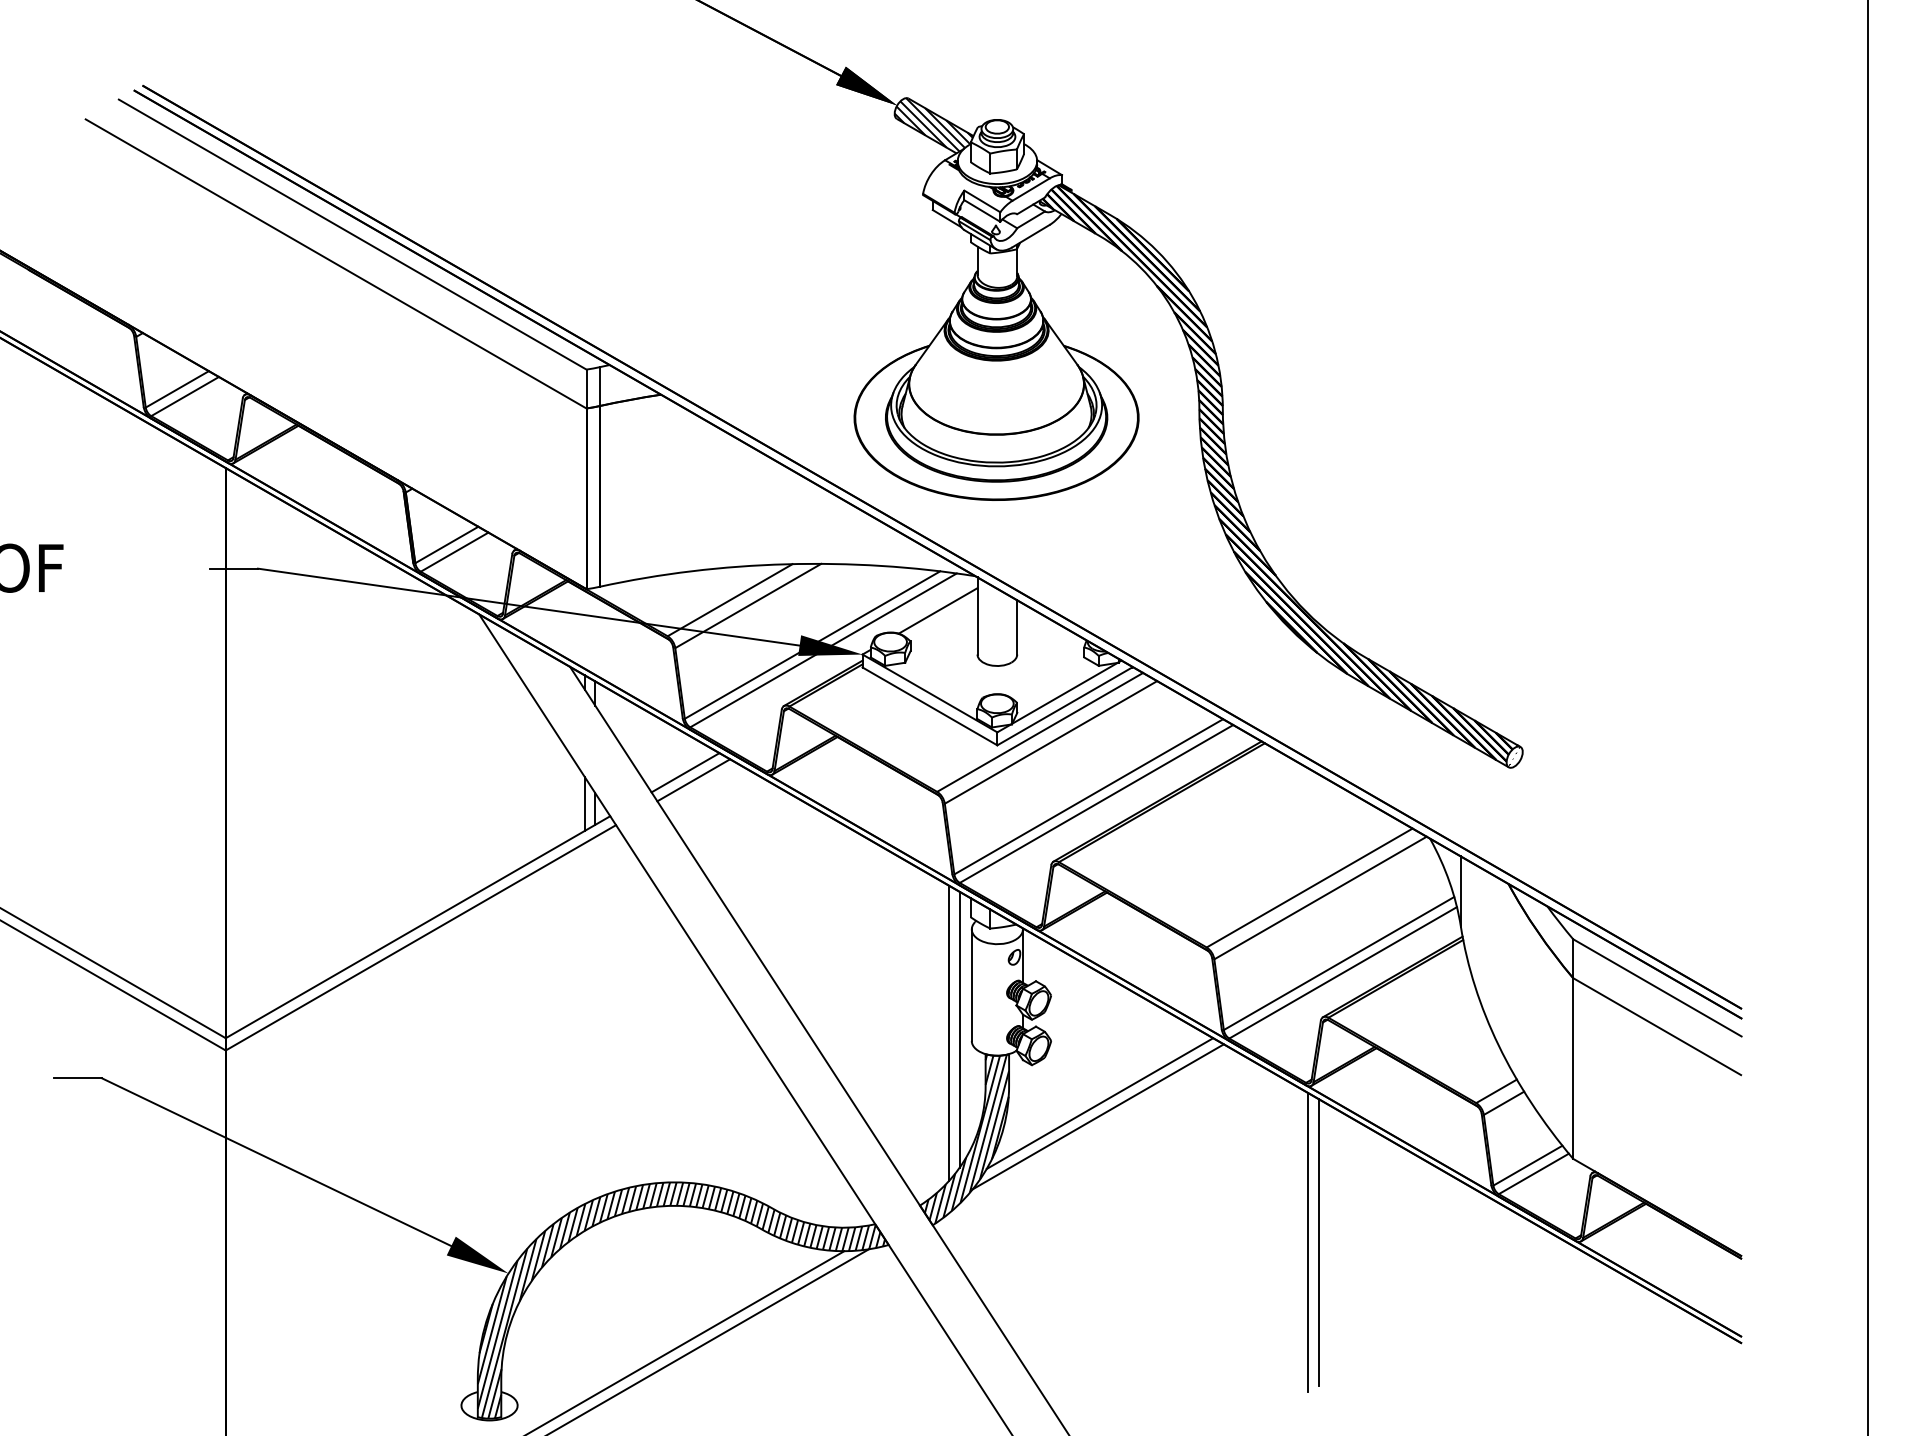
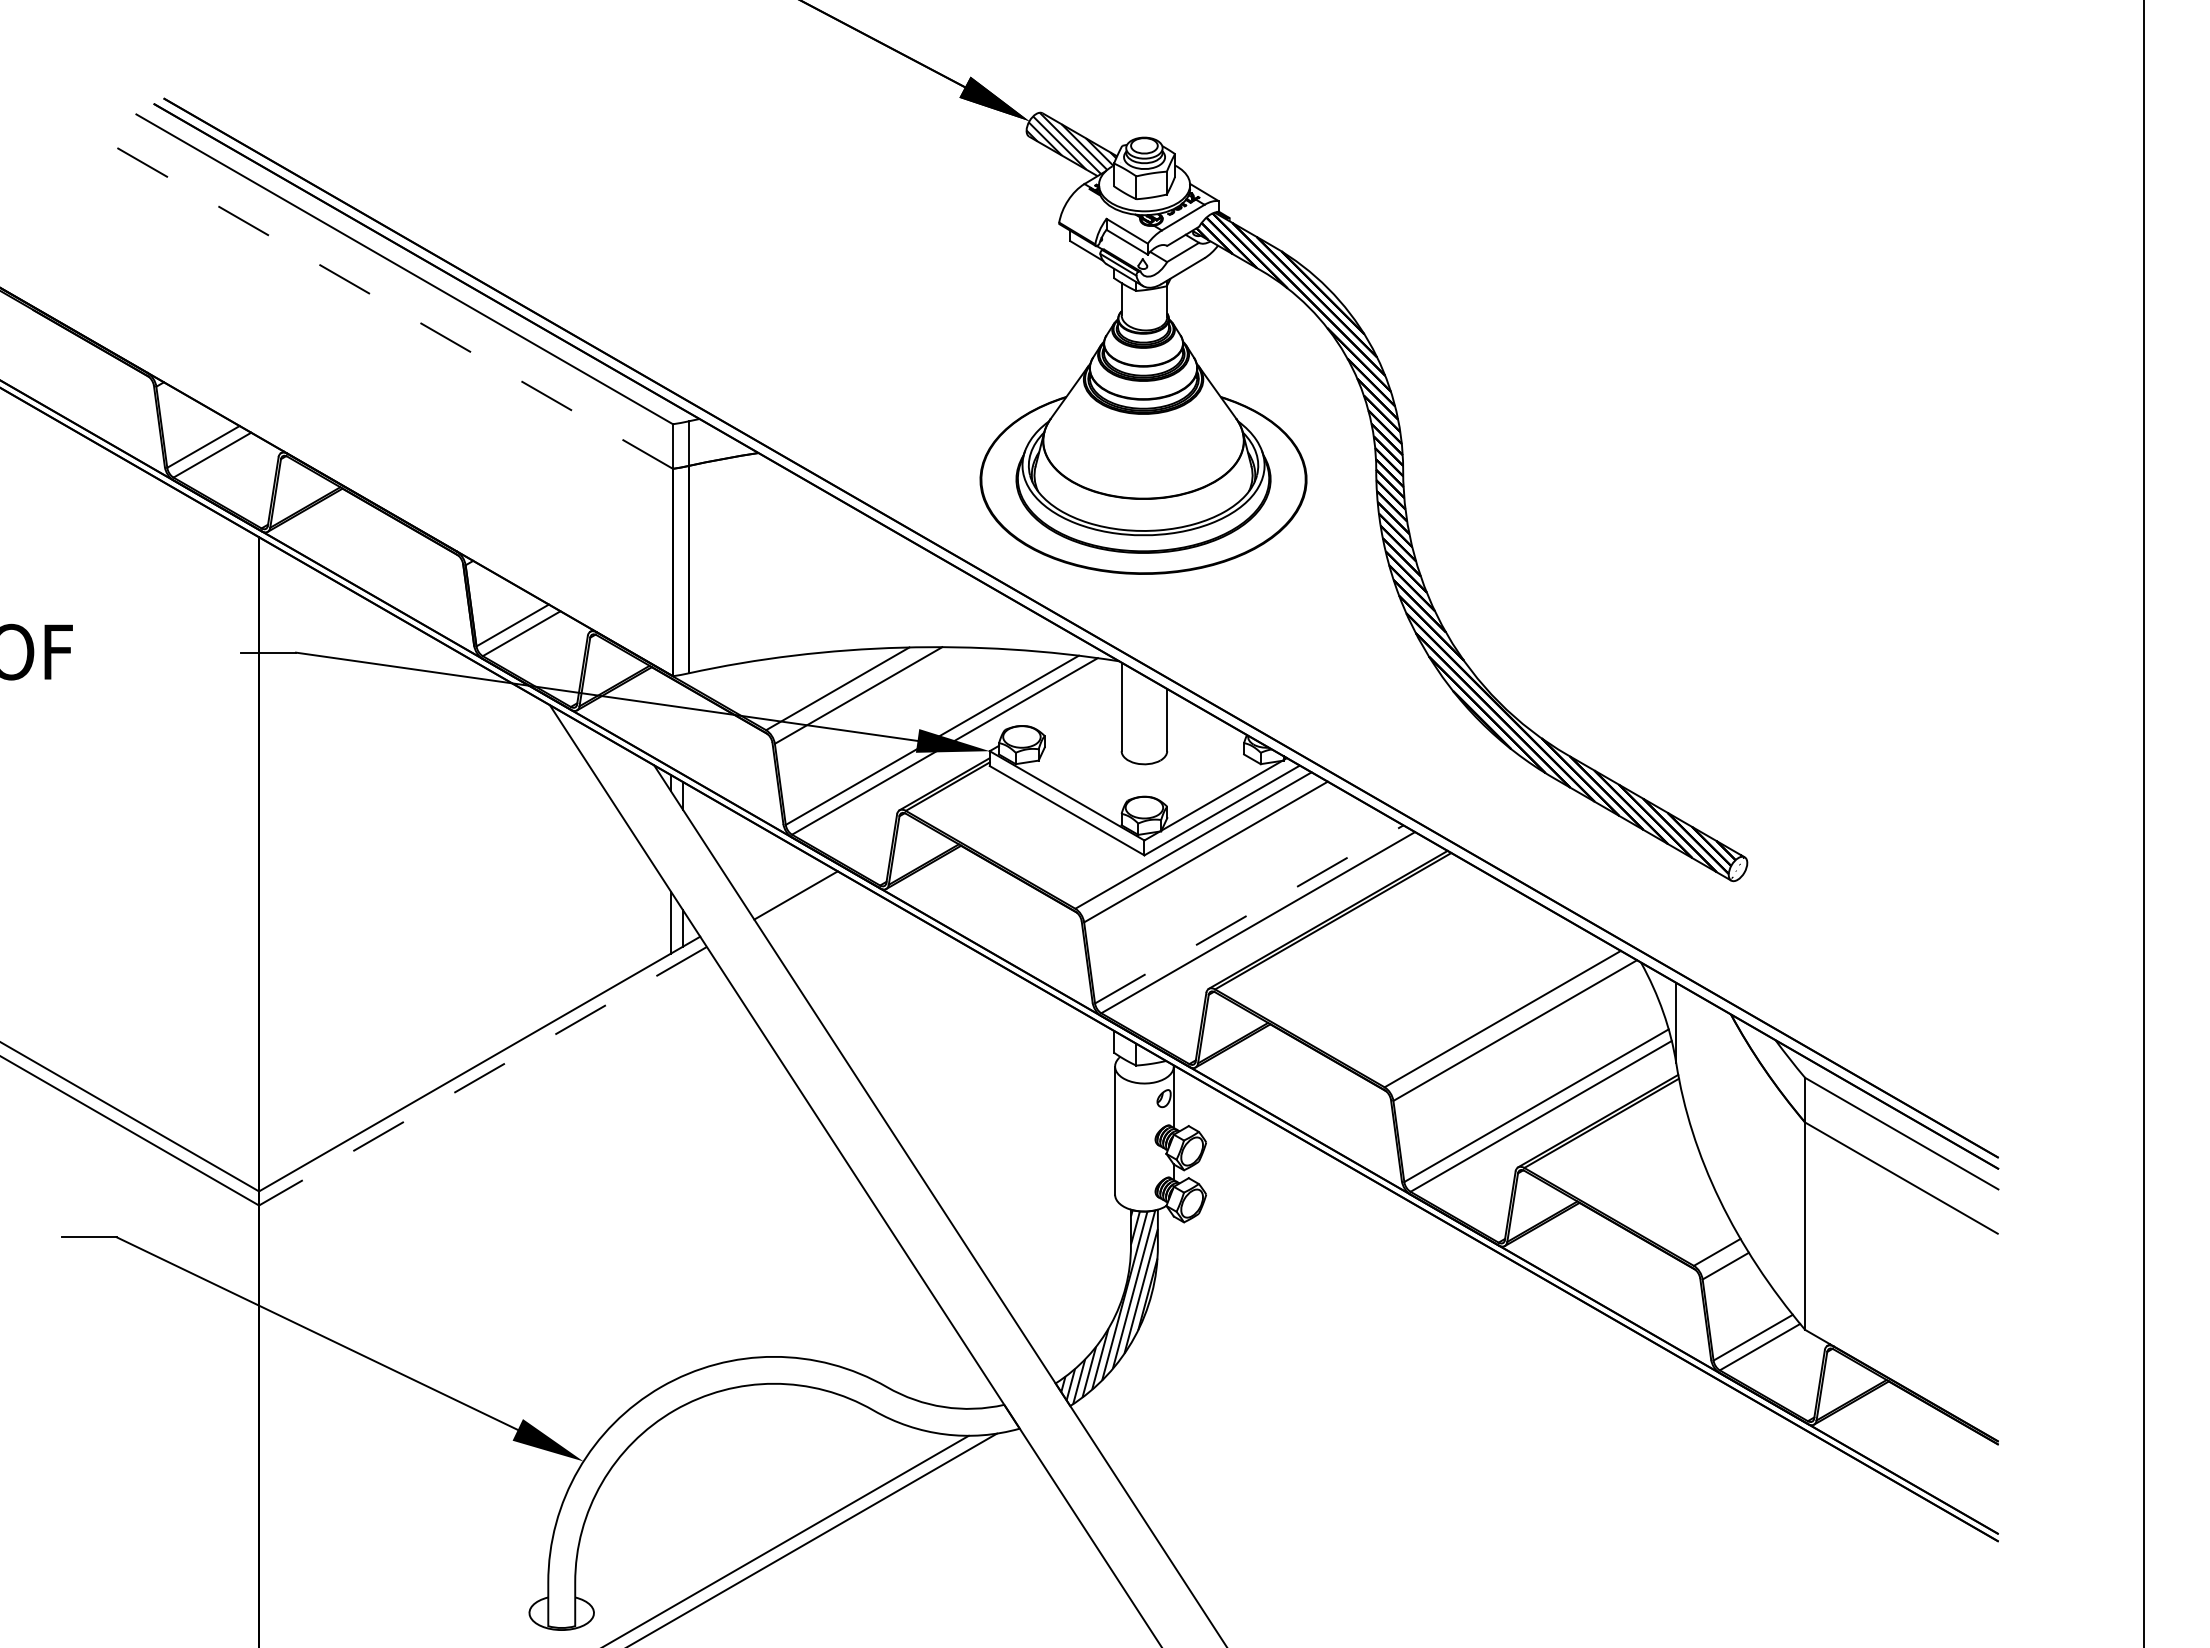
line: (335, 263) -> (385, 302), solid -> dashed
line: (938, 611) -> (1076, 701), removed
line: (685, 772) -> (786, 886), removed
line: (1088, 796) -> (1249, 914), solid -> dashed
line: (420, 938) -> (482, 1076), solid -> dashed
line: (959, 1029) -> (1100, 1181), removed
line: (949, 1033) -> (1089, 1185), removed
line: (1100, 1103) -> (1262, 1266), removed
line: (1098, 1116) -> (1260, 1281), removed
line: (1308, 1242) -> (1501, 1425), removed
line: (1319, 1242) -> (1513, 1425), removed
hatch: (681, 1299) -> (781, 1491), removed

